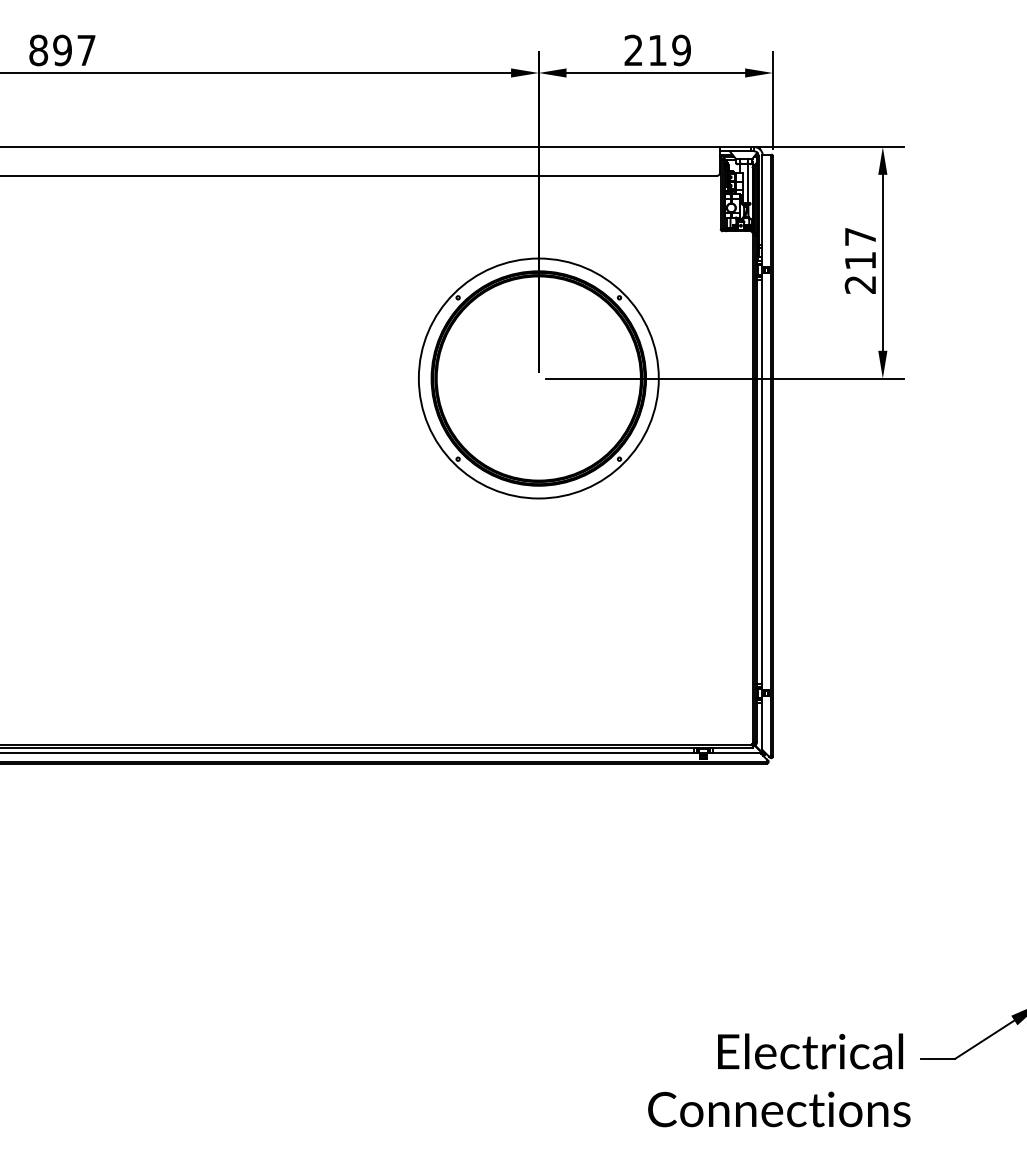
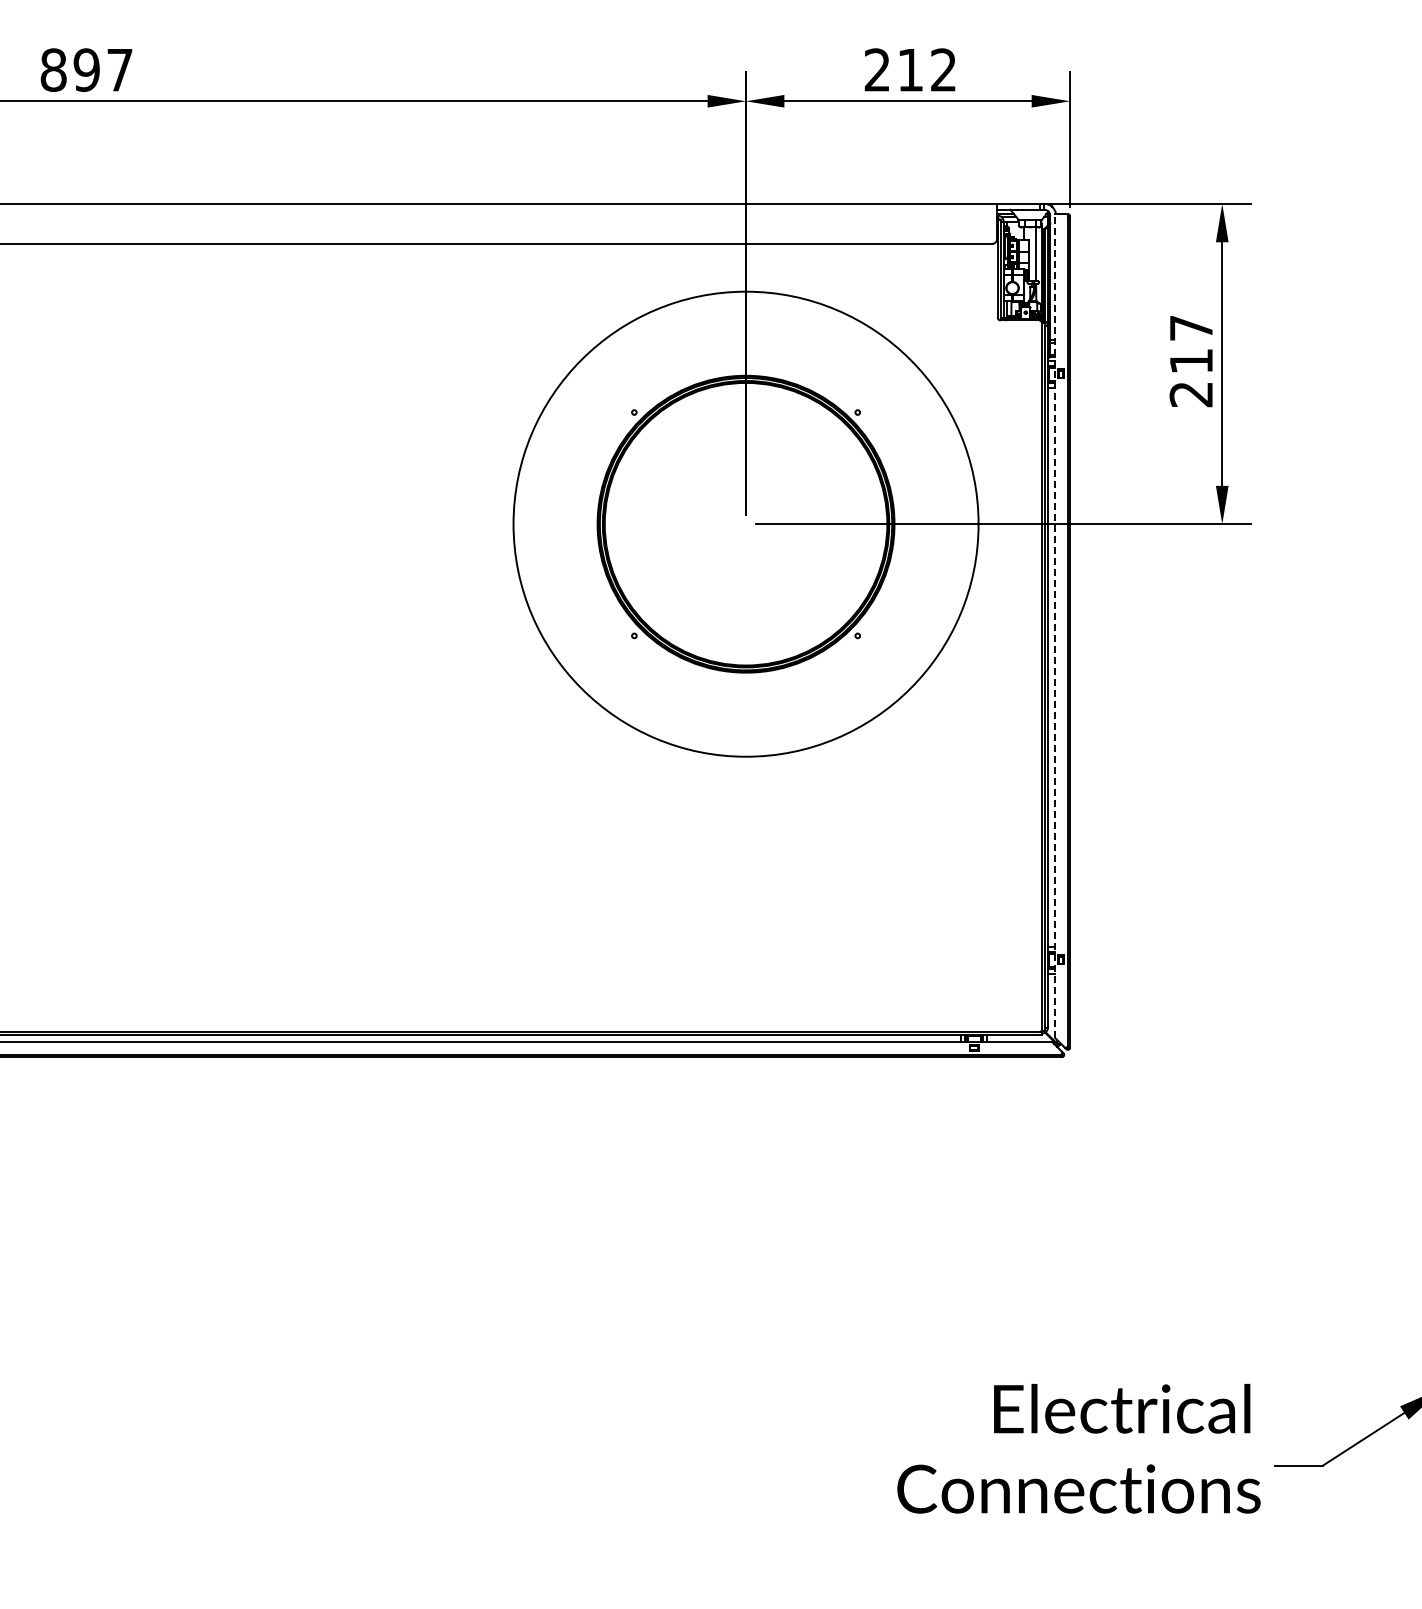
text: (681, 50) -> (943, 69), 219 -> 212
circle: (538, 378) -> (745, 524), size x1.4
line: (762, 452) -> (1055, 626), solid -> dashed
text: (778, 1080) -> (1078, 1448), moved

